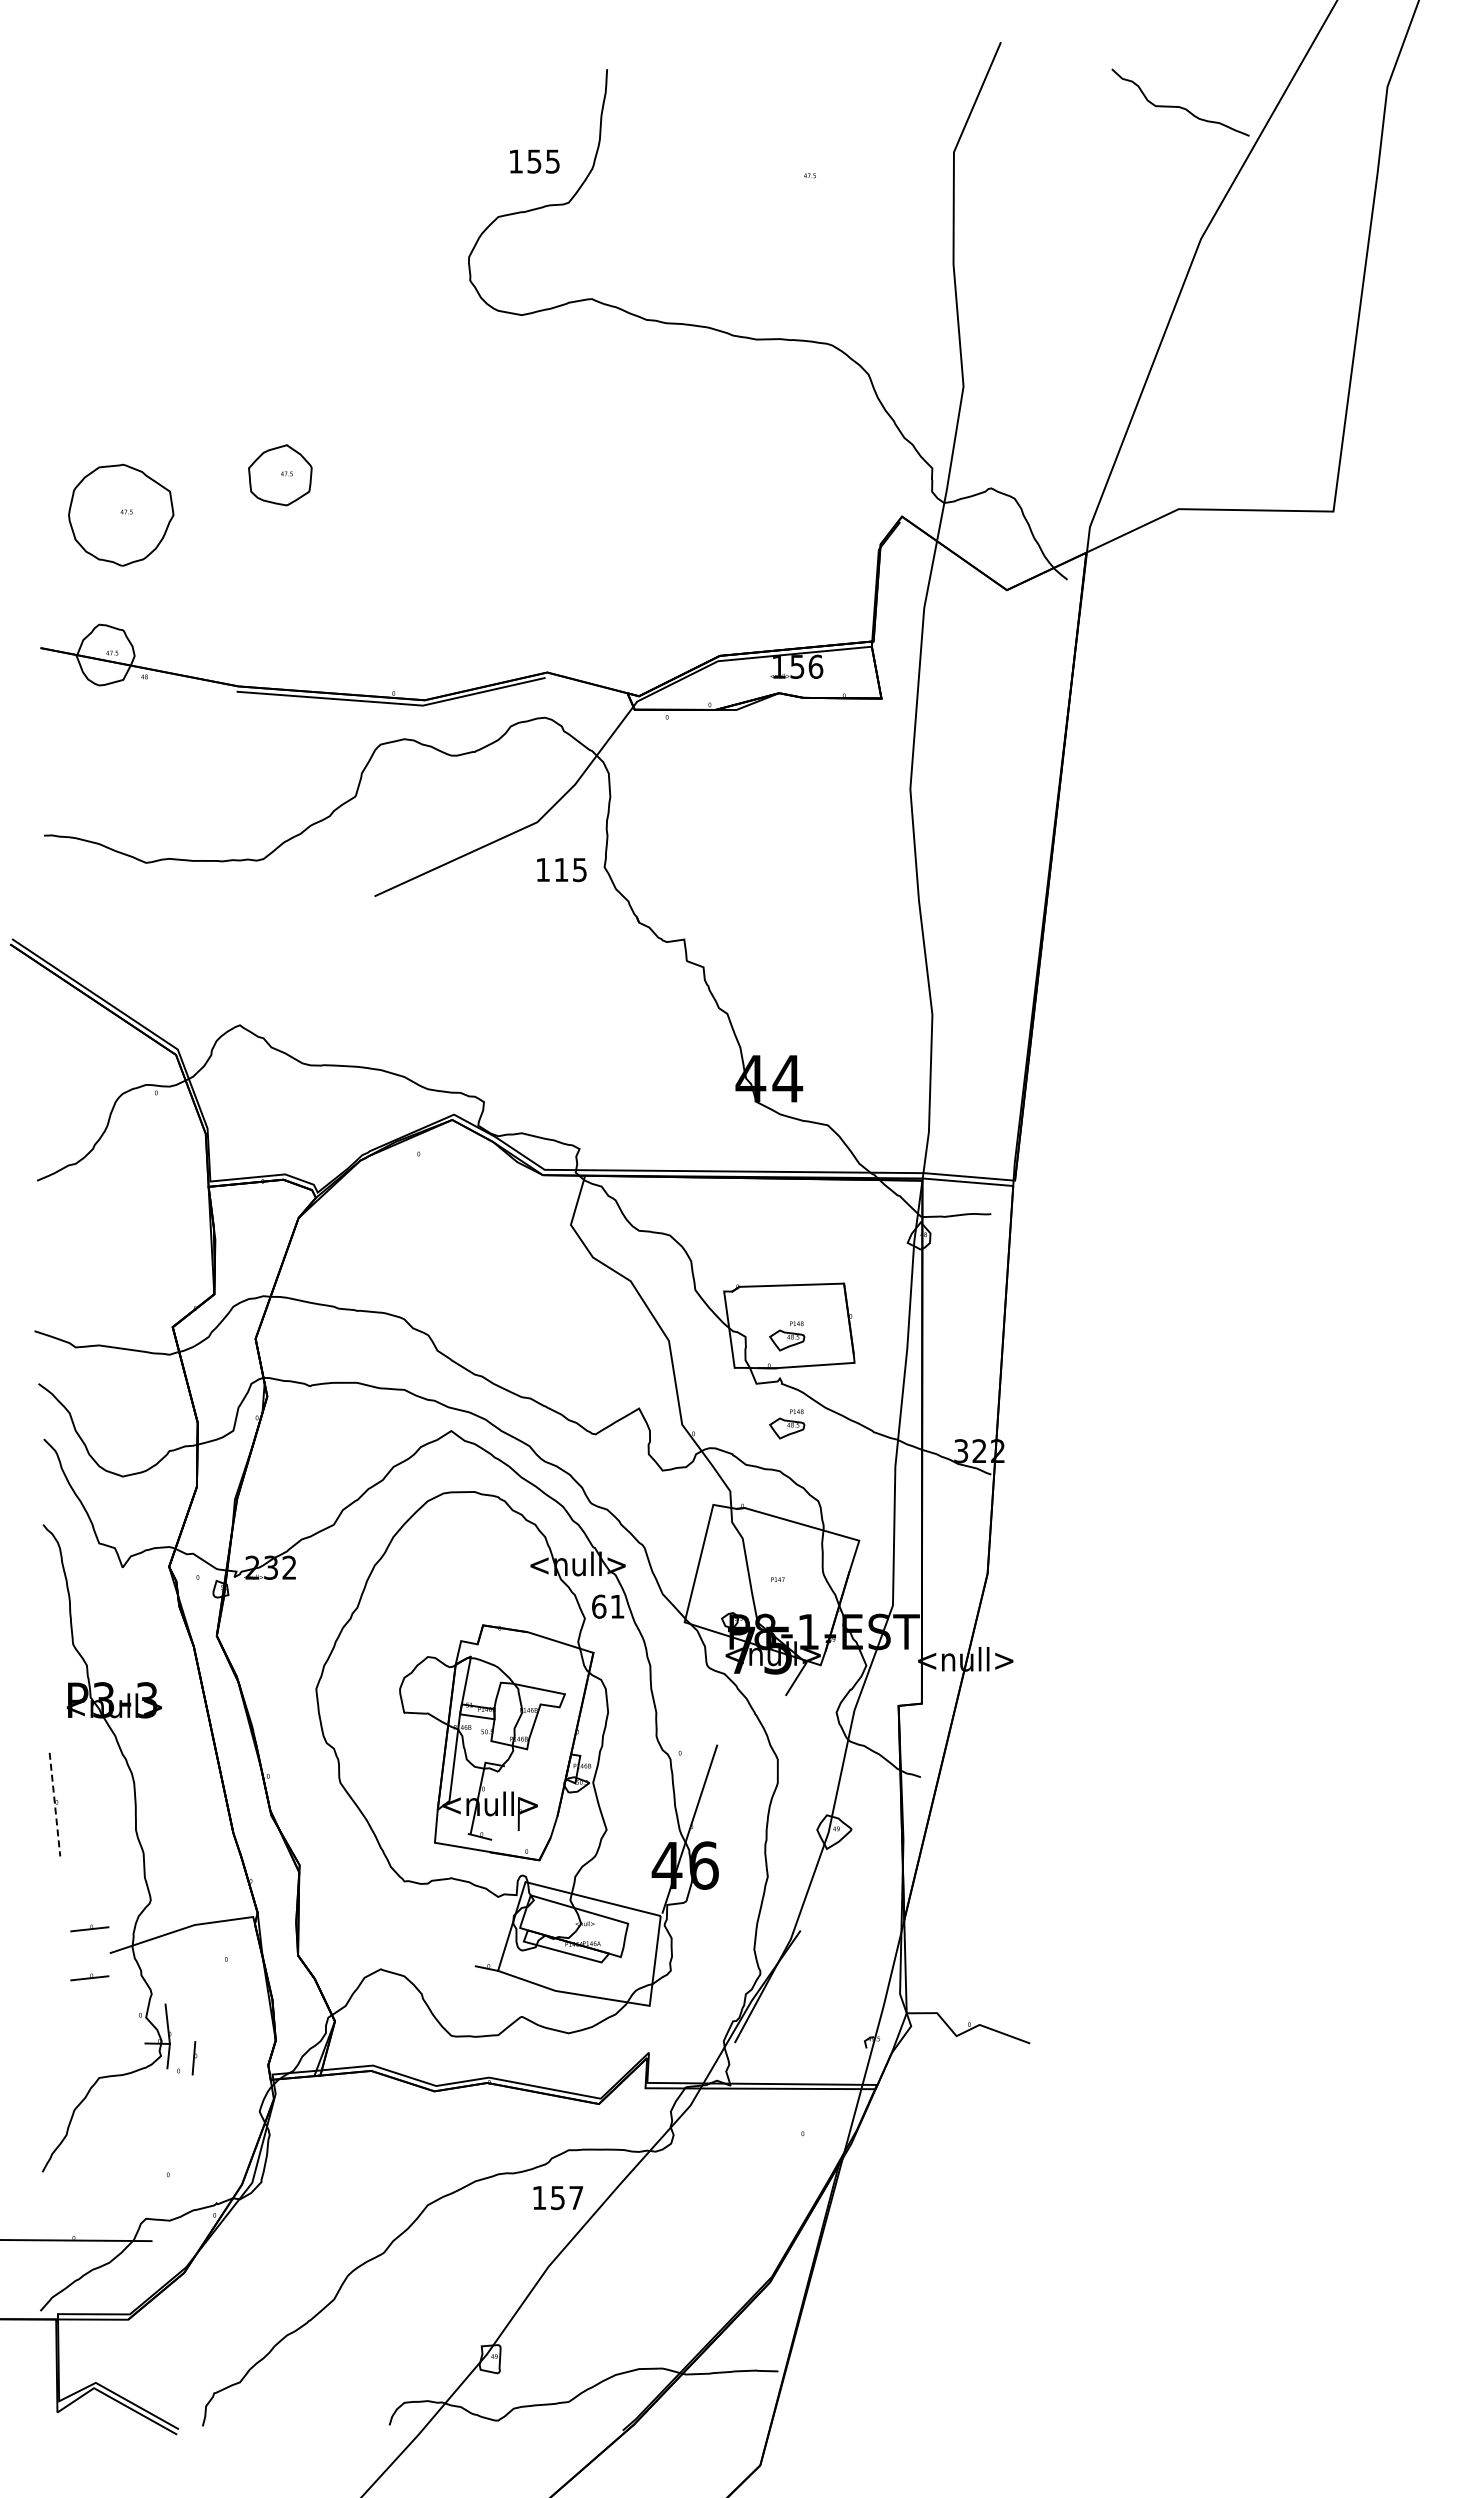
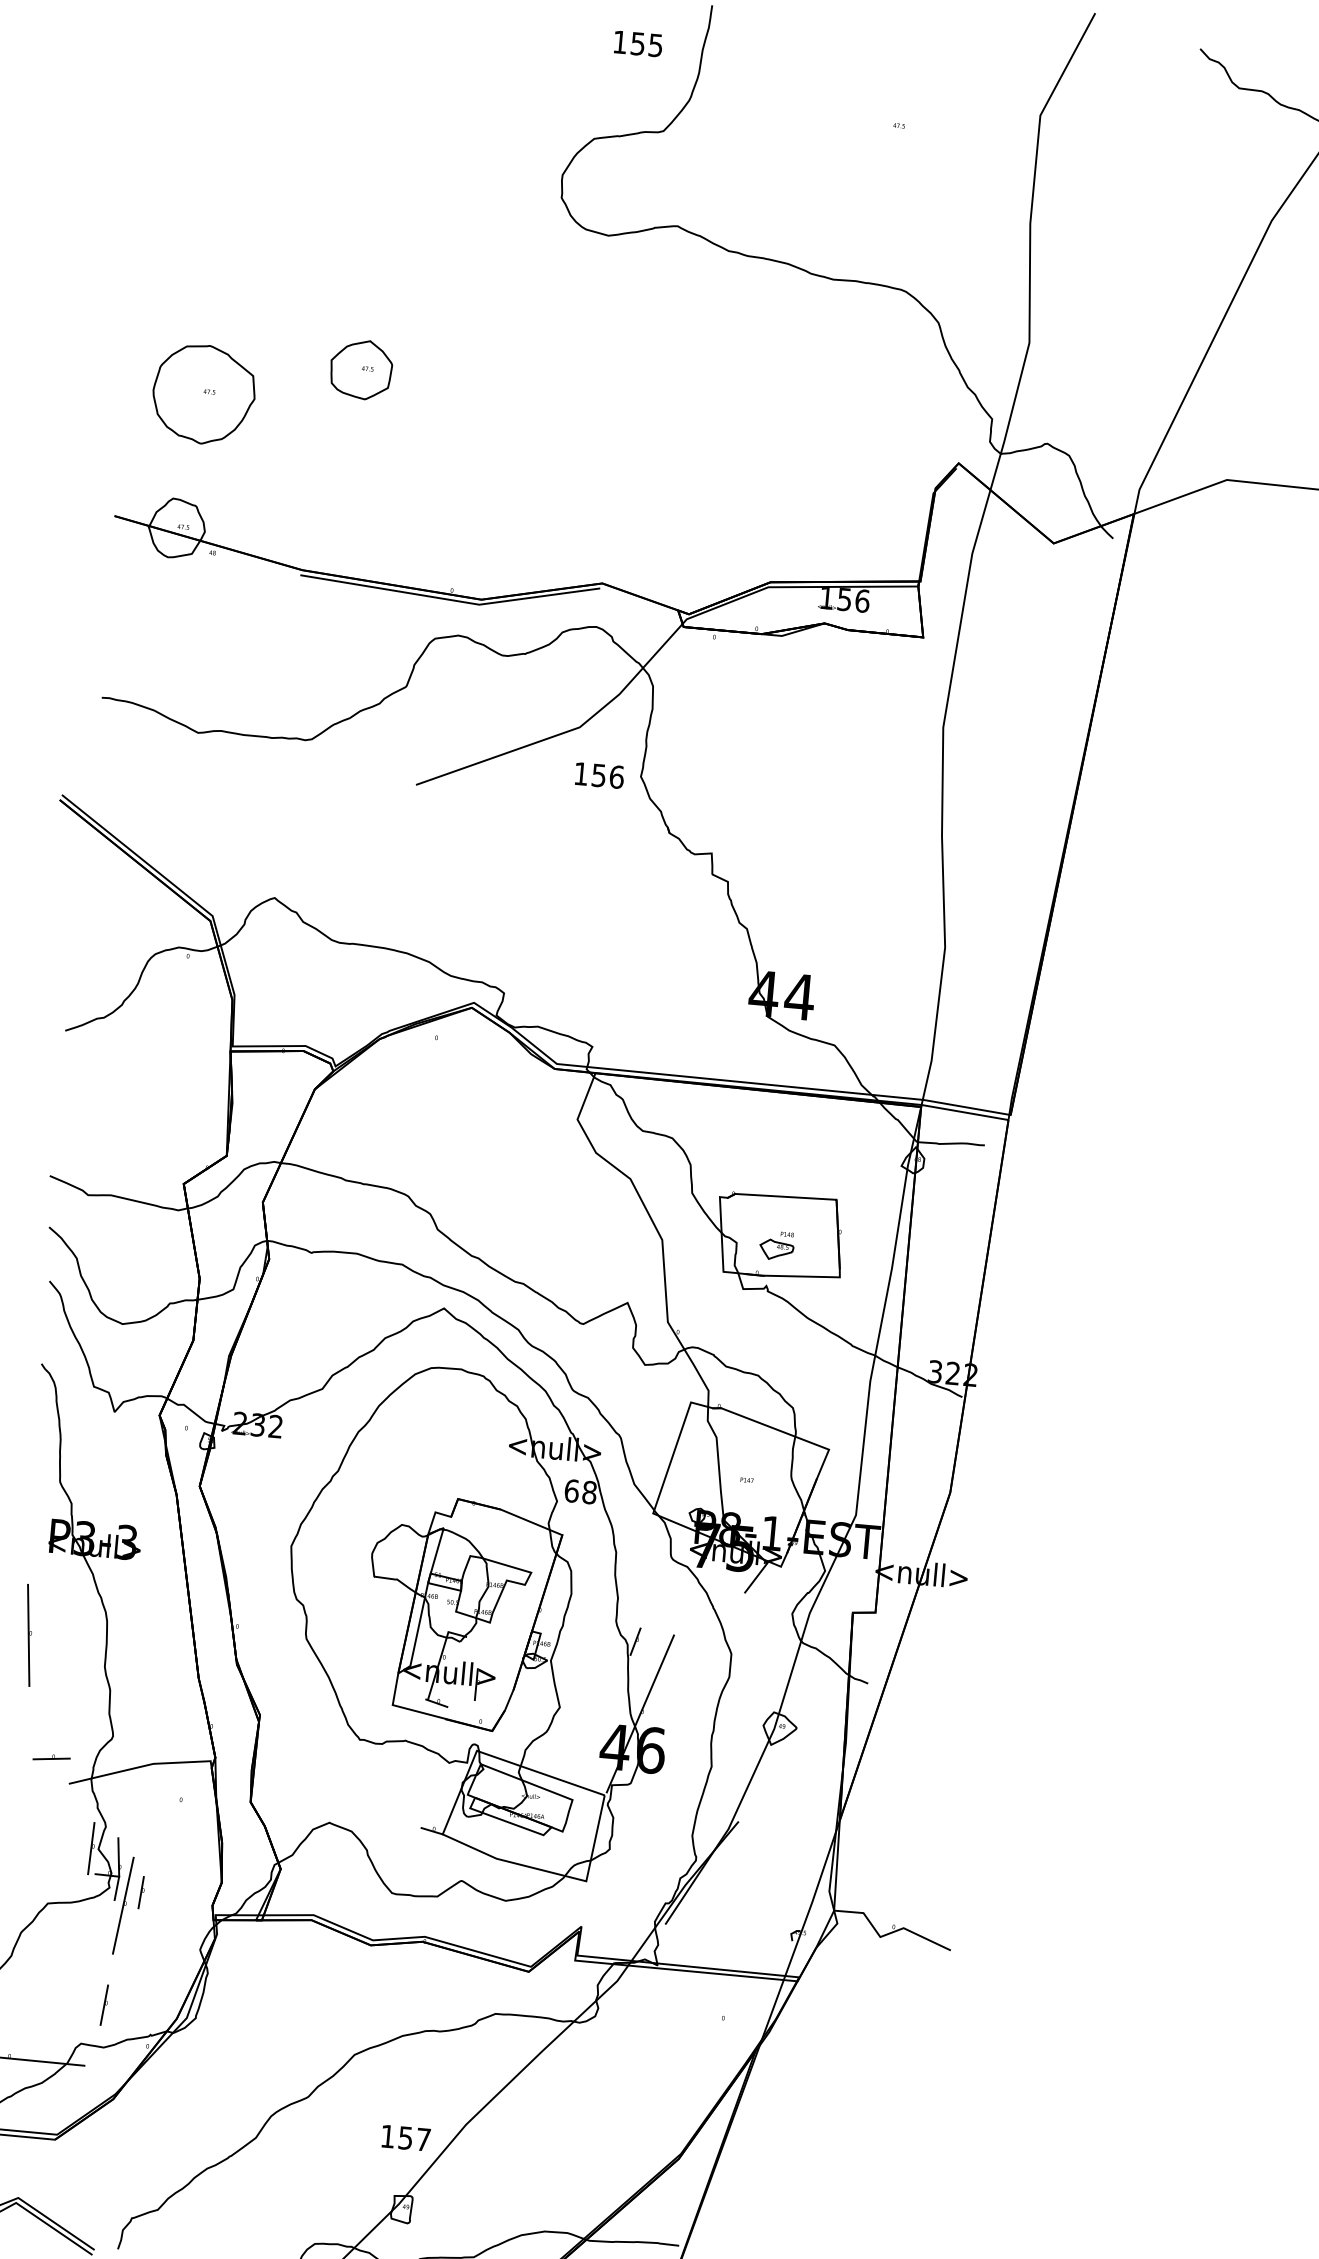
text: (534, 161) -> (638, 43), moved
text: (570, 869) -> (607, 775), 115 -> 156
part: (787, 1424) -> (769, 1331), removed
text: (617, 1606) -> (589, 1492), 61 -> 68
line: (678, 1755) -> (635, 1641), added
line: (55, 1805) -> (29, 1636), dashed -> solid
part: (89, 1977) -> (47, 1805), removed
line: (138, 2017) -> (91, 1848), added
line: (176, 2073) -> (122, 1905), added
line: (166, 2176) -> (104, 2004), added
text: (558, 2198) -> (406, 2138), moved

